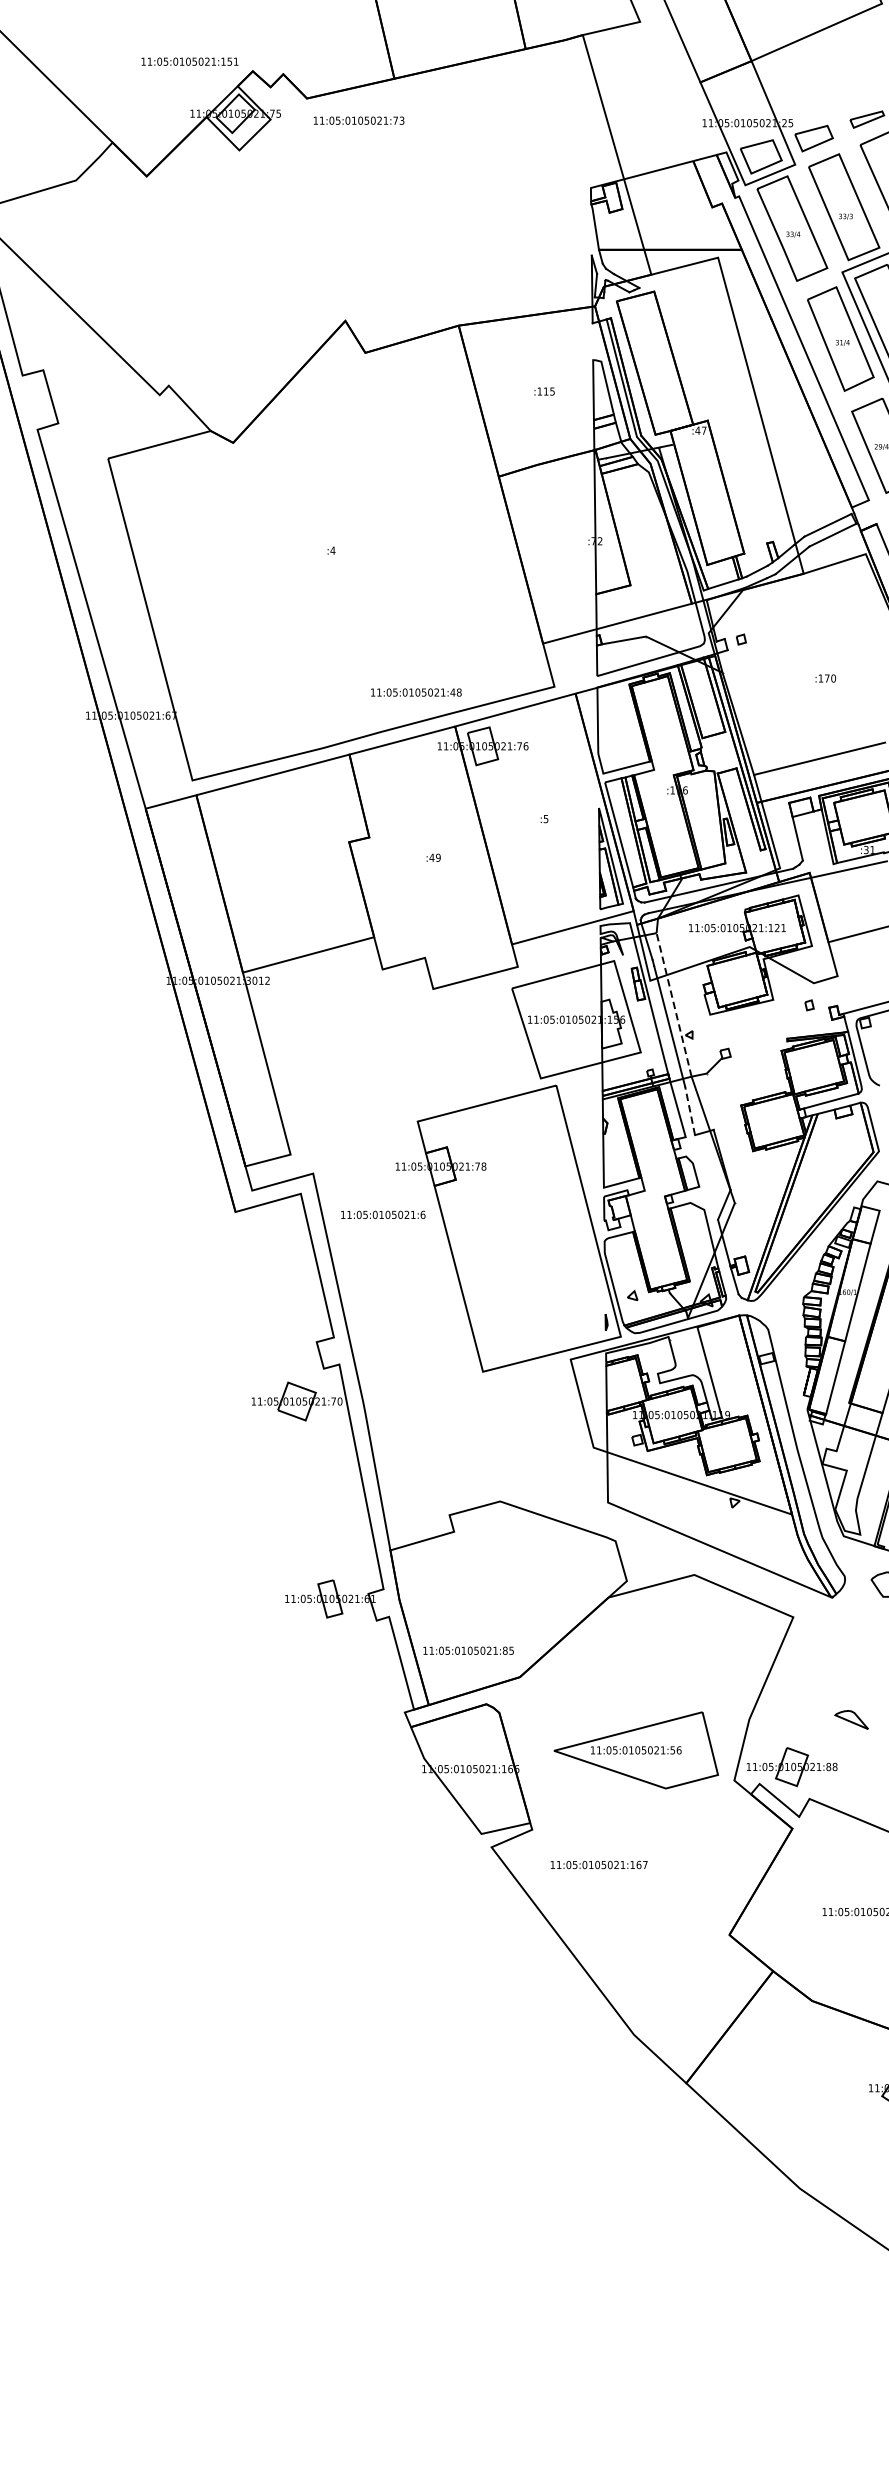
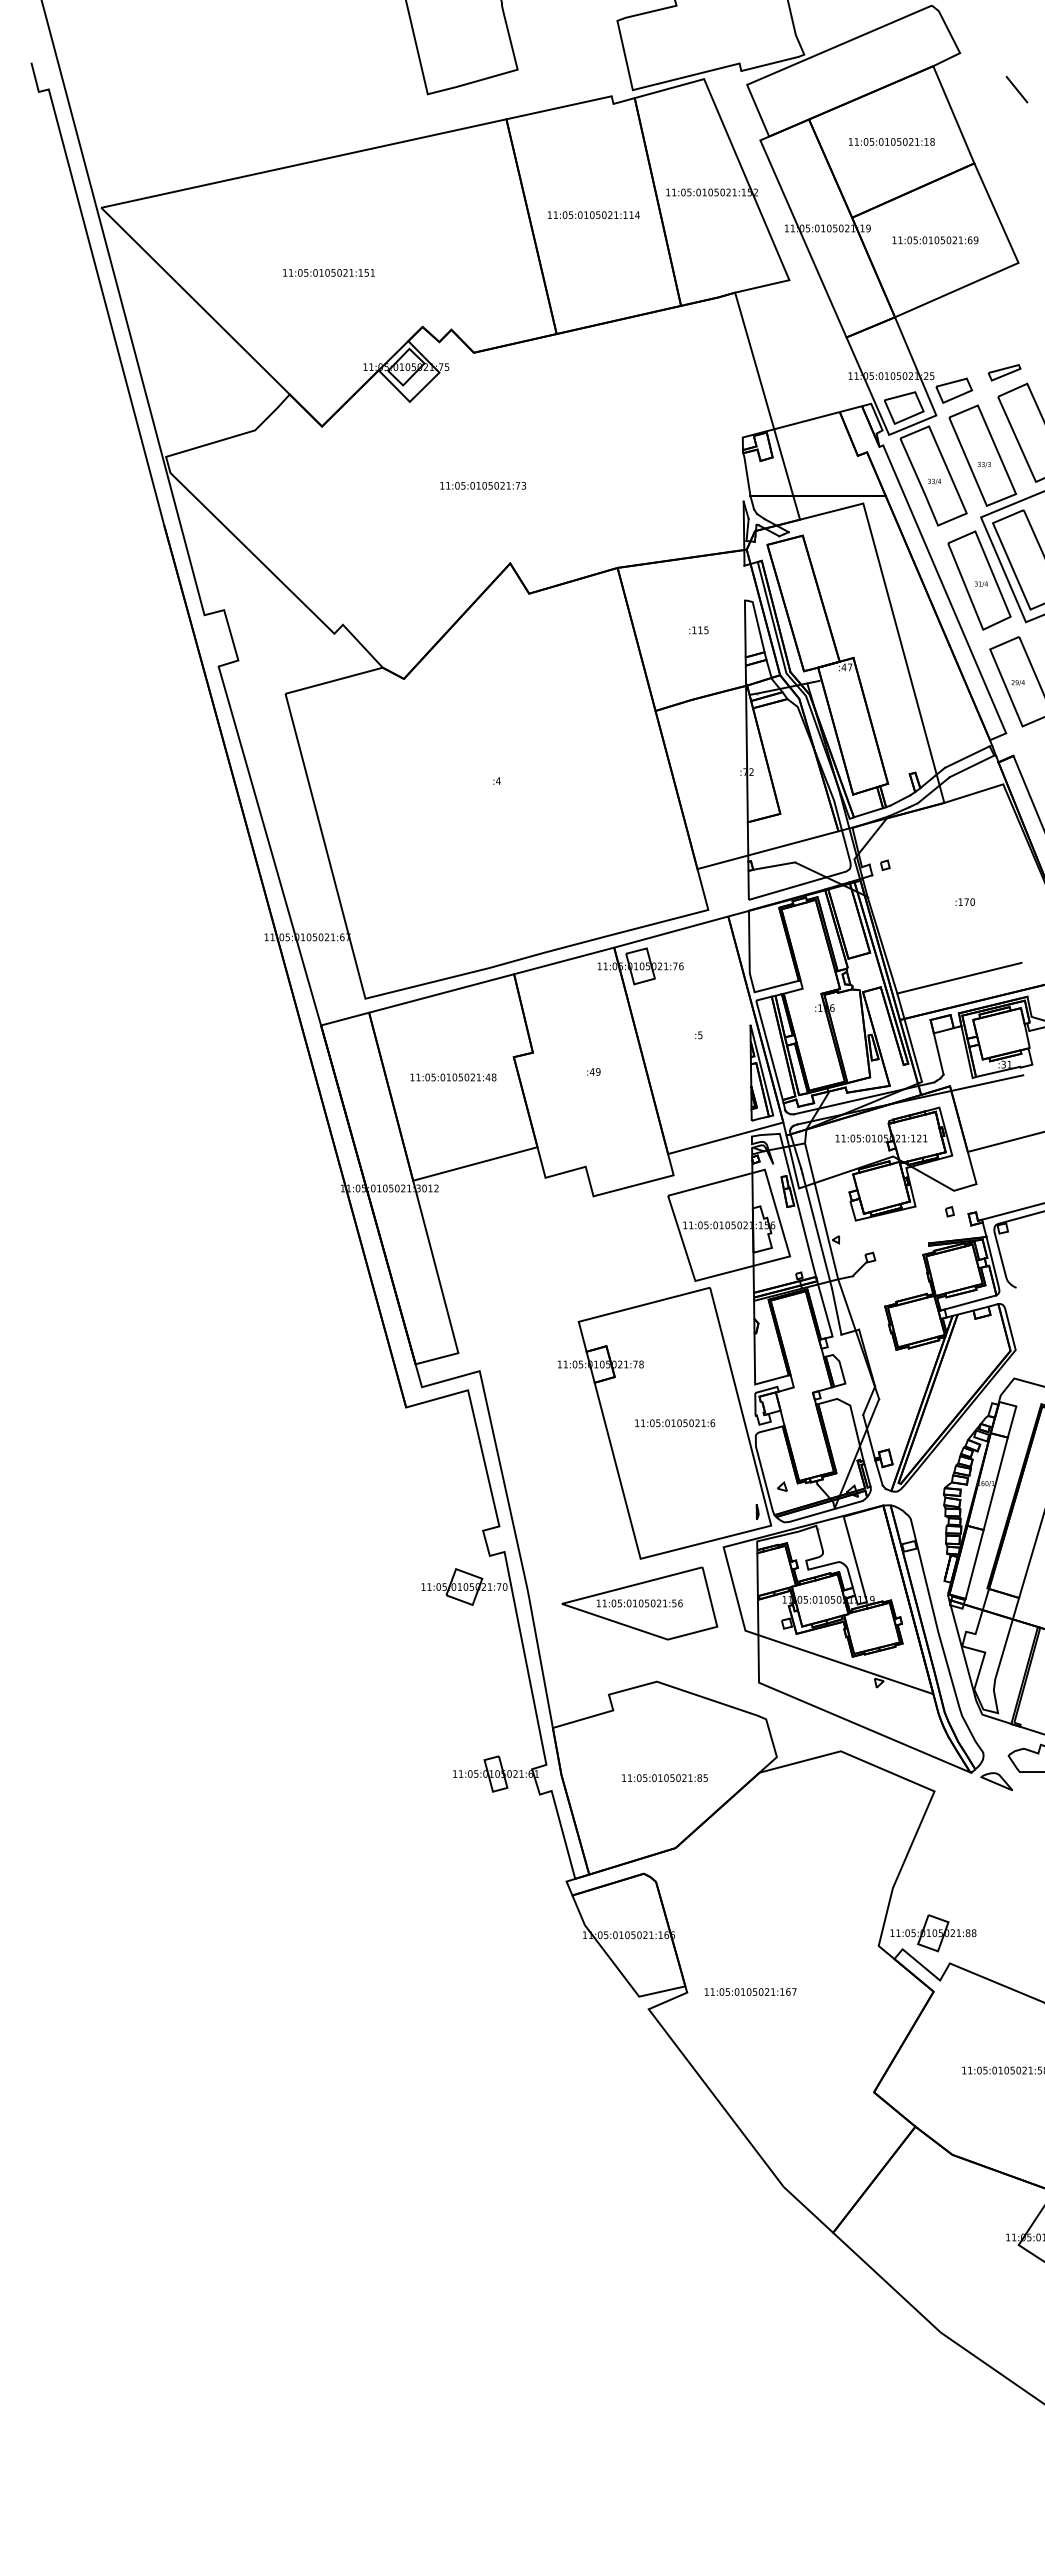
text: (189, 61) -> (328, 272), moved
text: (359, 120) -> (483, 485), moved
text: (416, 692) -> (453, 1077), moved
line: (673, 1005) -> (821, 1211), dashed -> solid
line: (689, 1110) -> (836, 1311), dashed -> solid
text: (383, 1215) -> (675, 1423), moved
text: (468, 1650) -> (664, 1777), moved
part: (851, 1719) -> (996, 1781), moved
part: (635, 1750) -> (639, 1603), moved
text: (599, 1864) -> (750, 1991), moved

